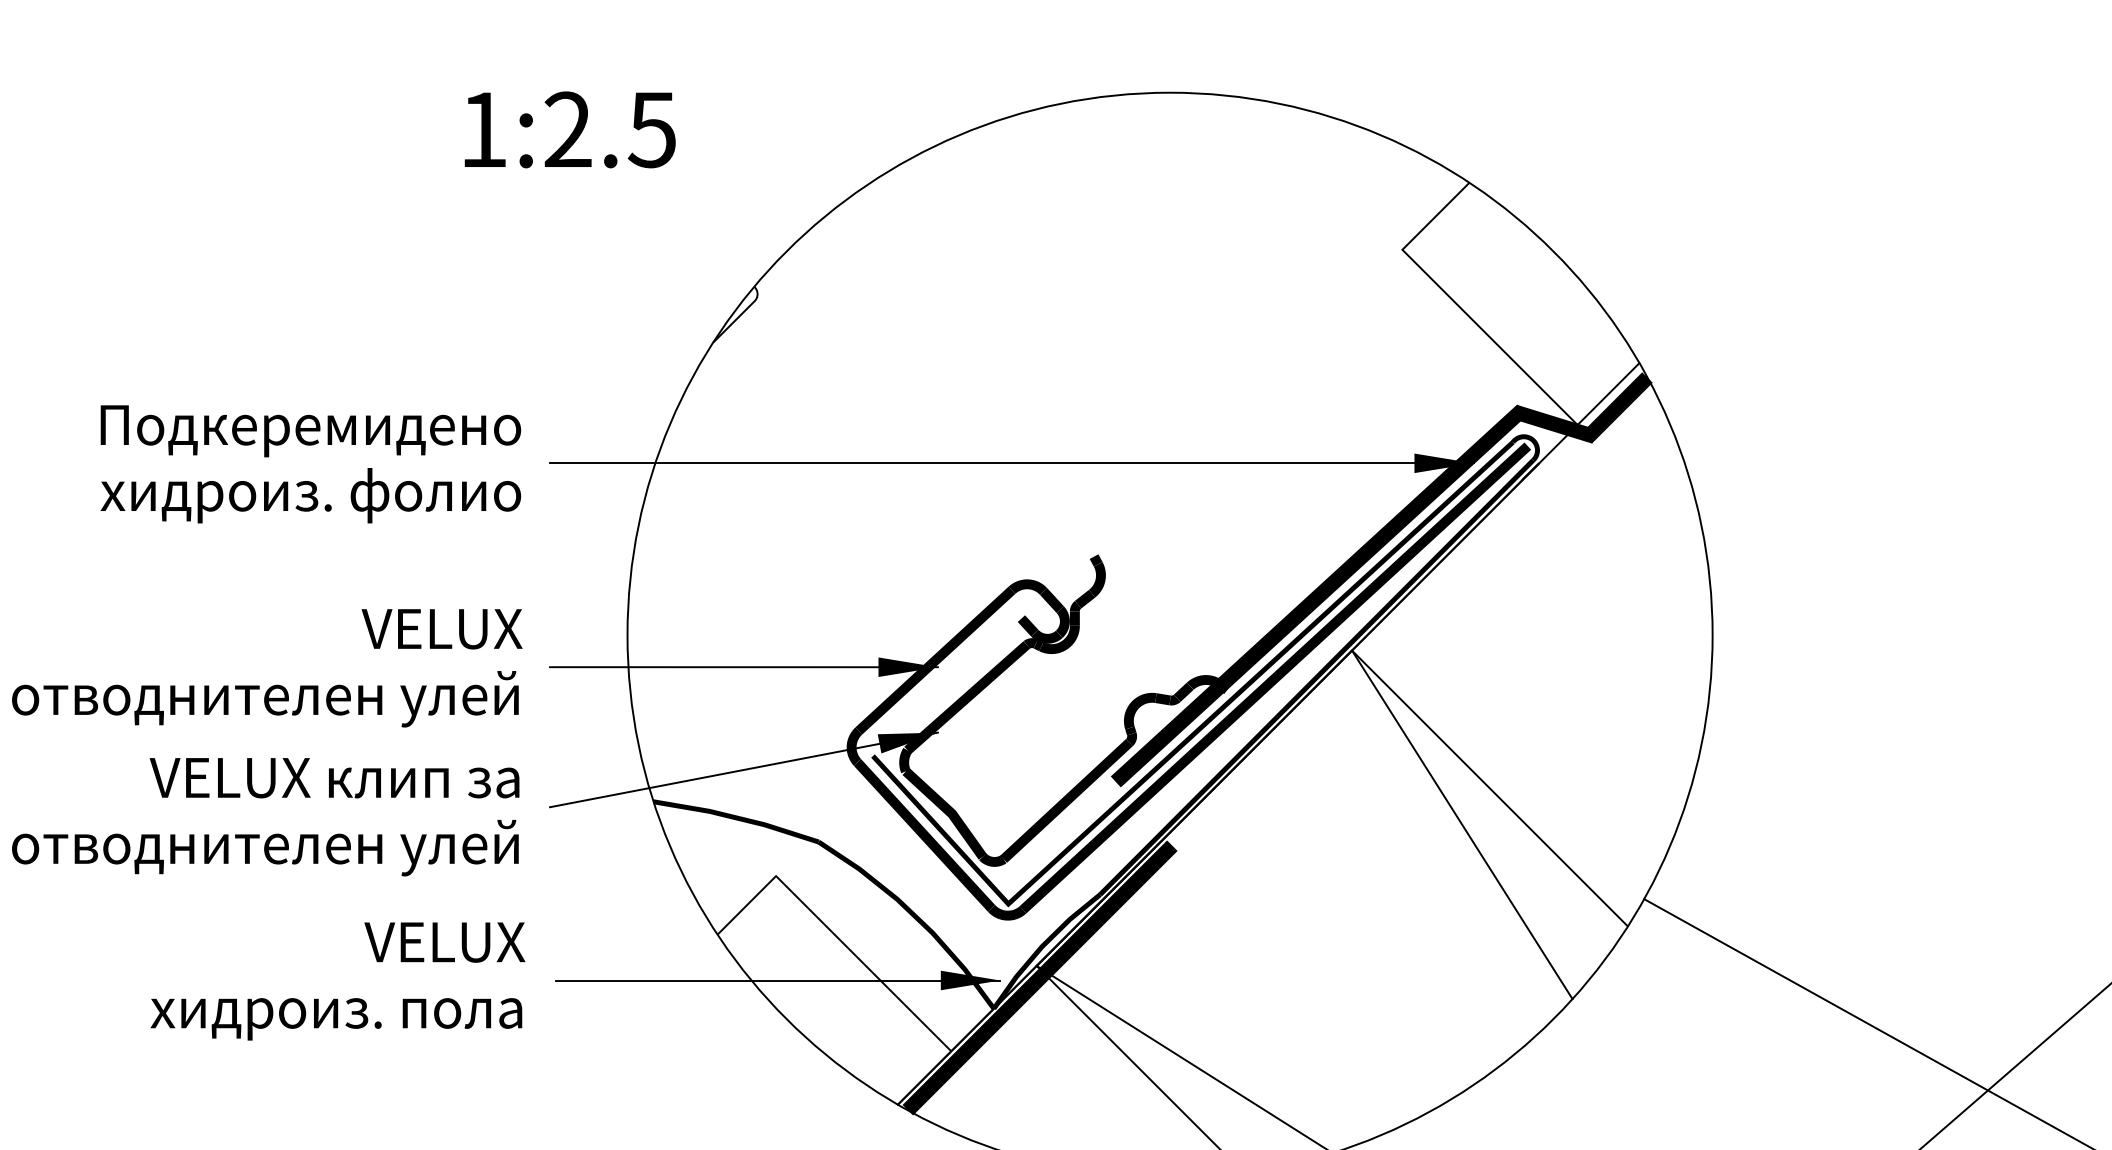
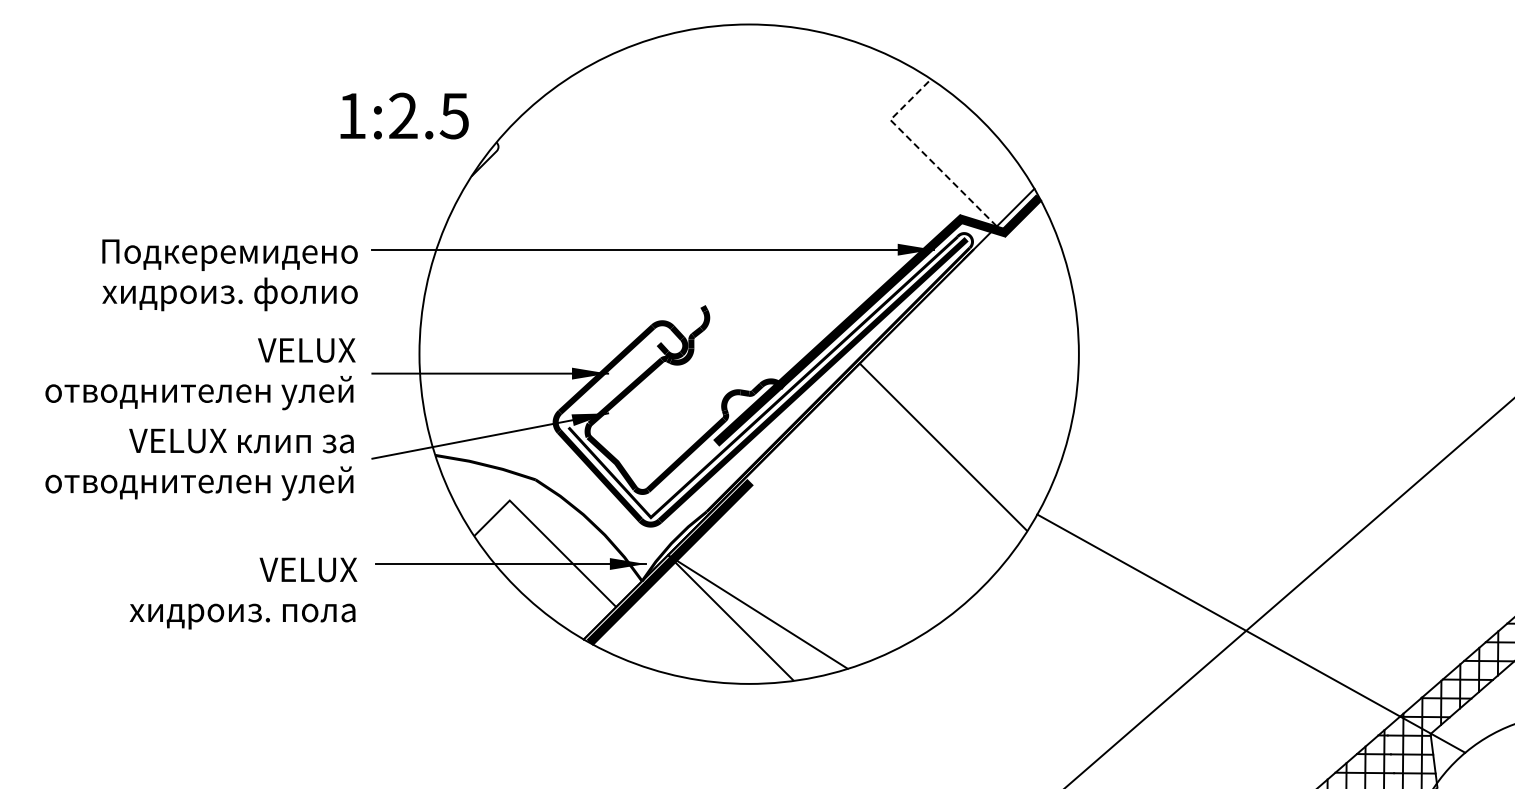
text: (569, 128) -> (404, 115), moved
line: (1455, 303) -> (922, 152), solid -> dashed
text: (309, 464) -> (229, 275), moved
line: (1461, 824) -> (926, 469), removed
text: (337, 981) -> (243, 593), moved

